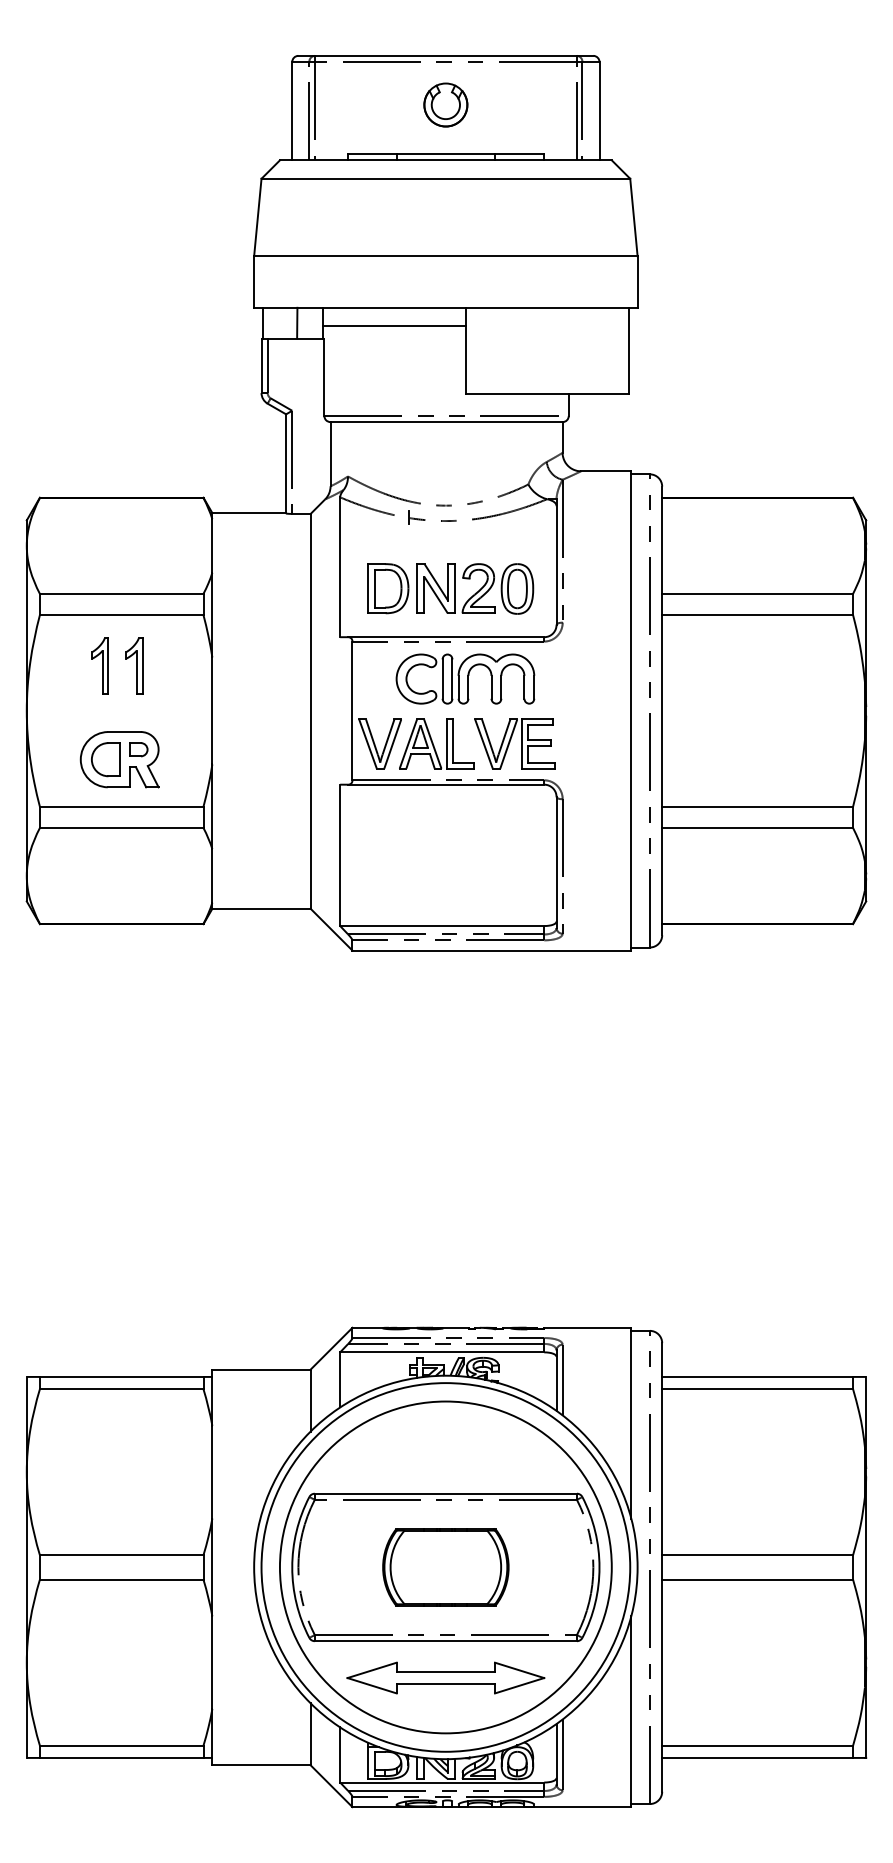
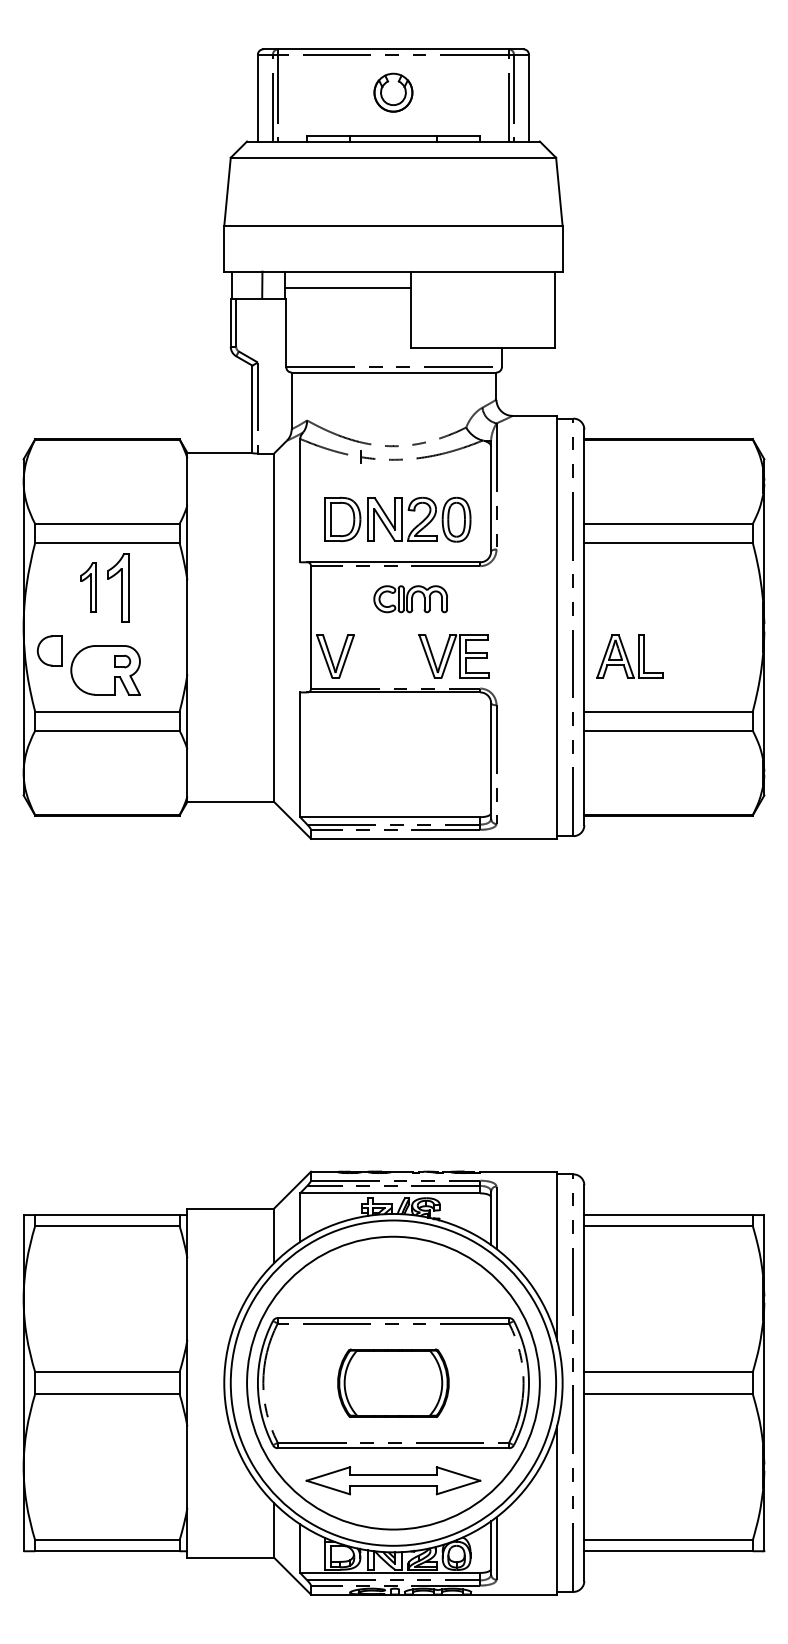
part: (134, 665) -> (118, 587), size x1.4
part: (465, 678) -> (410, 598), size x0.6
part: (436, 743) -> (629, 656), moved
part: (105, 759) -> (49, 650), moved

